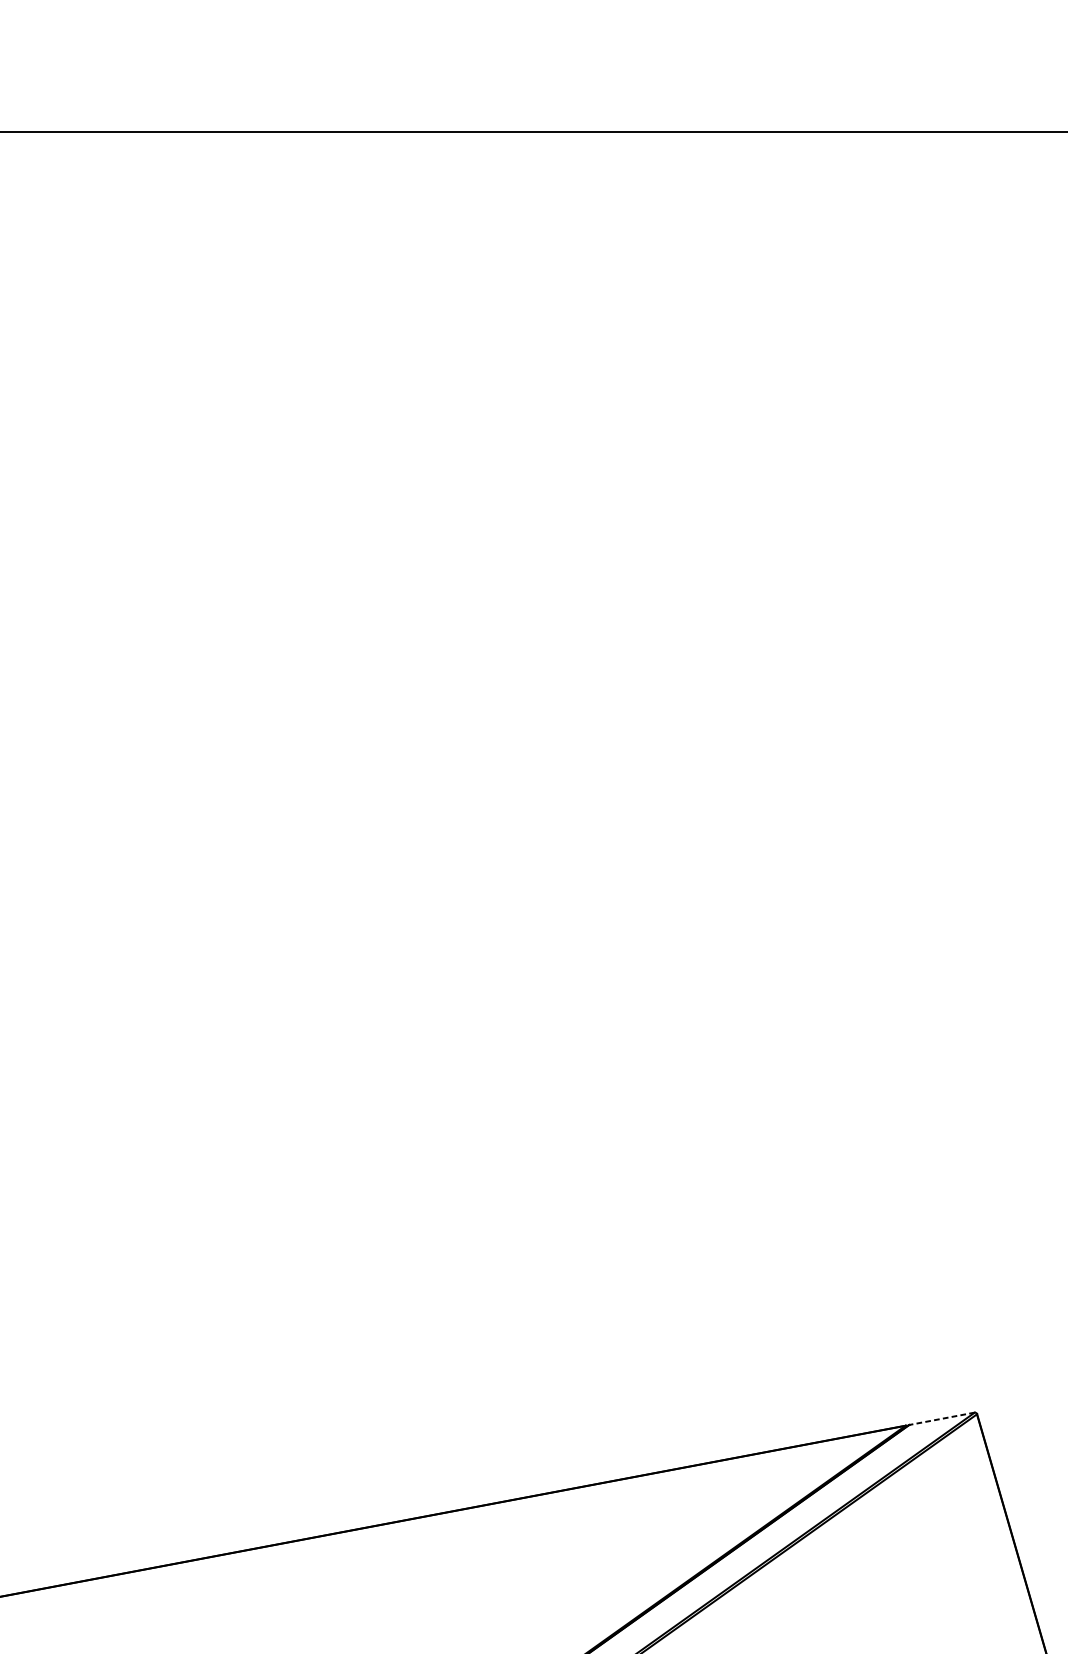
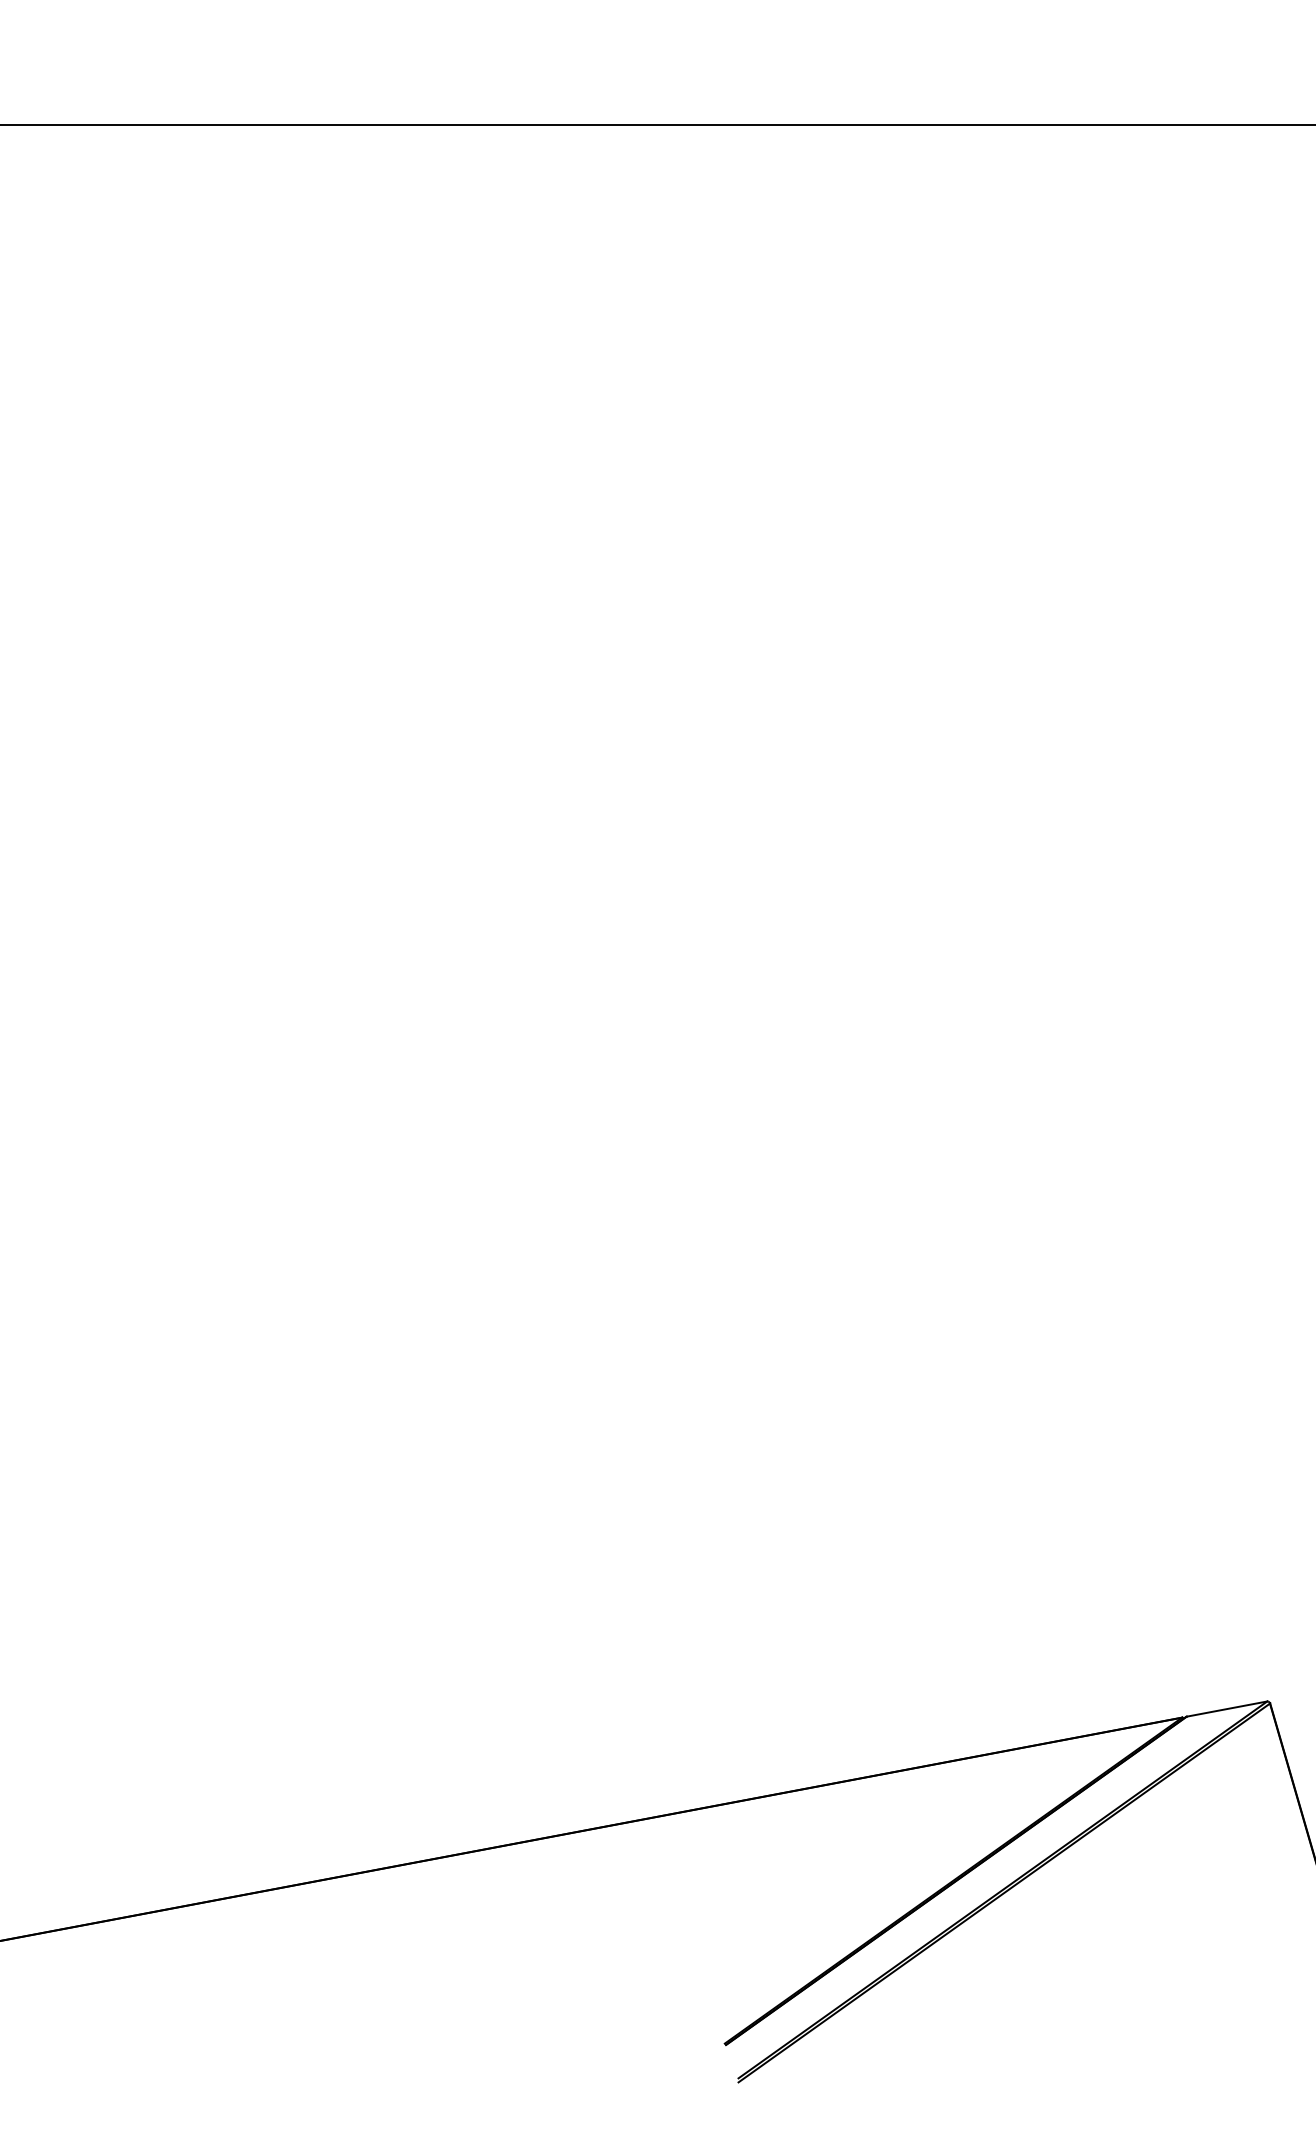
line: (942, 1419) -> (1227, 1709), dashed -> solid

